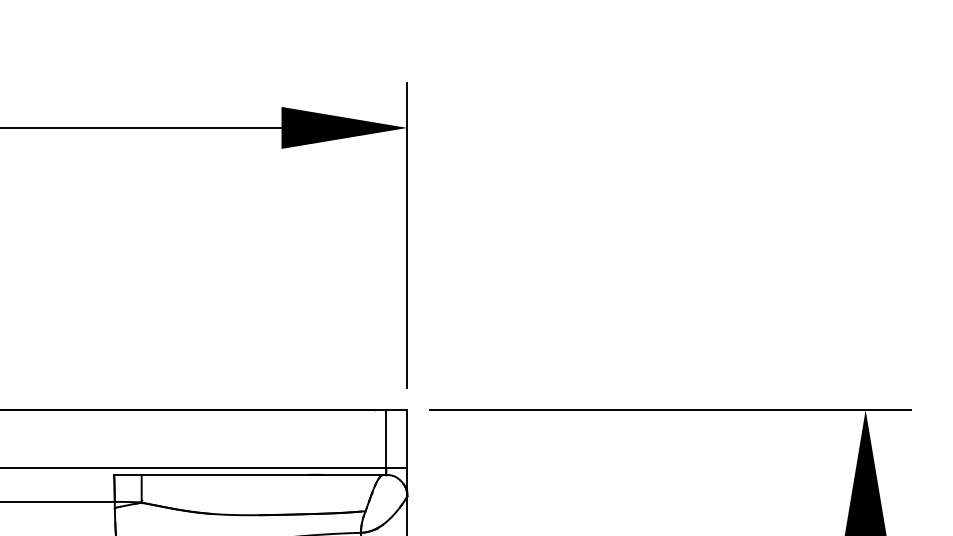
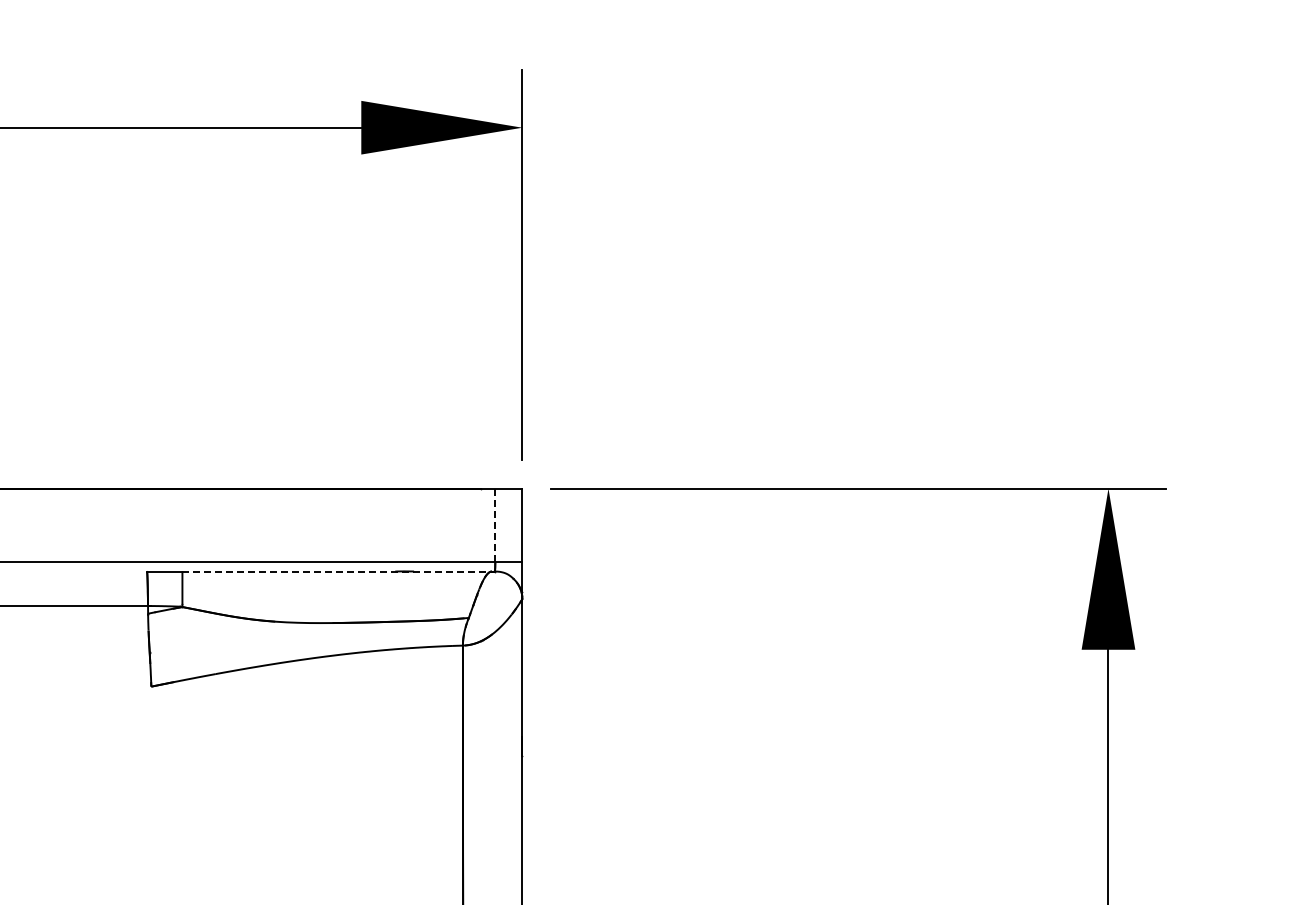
line: (386, 438) -> (495, 525), solid -> dashed
line: (262, 474) -> (337, 571), solid -> dashed

